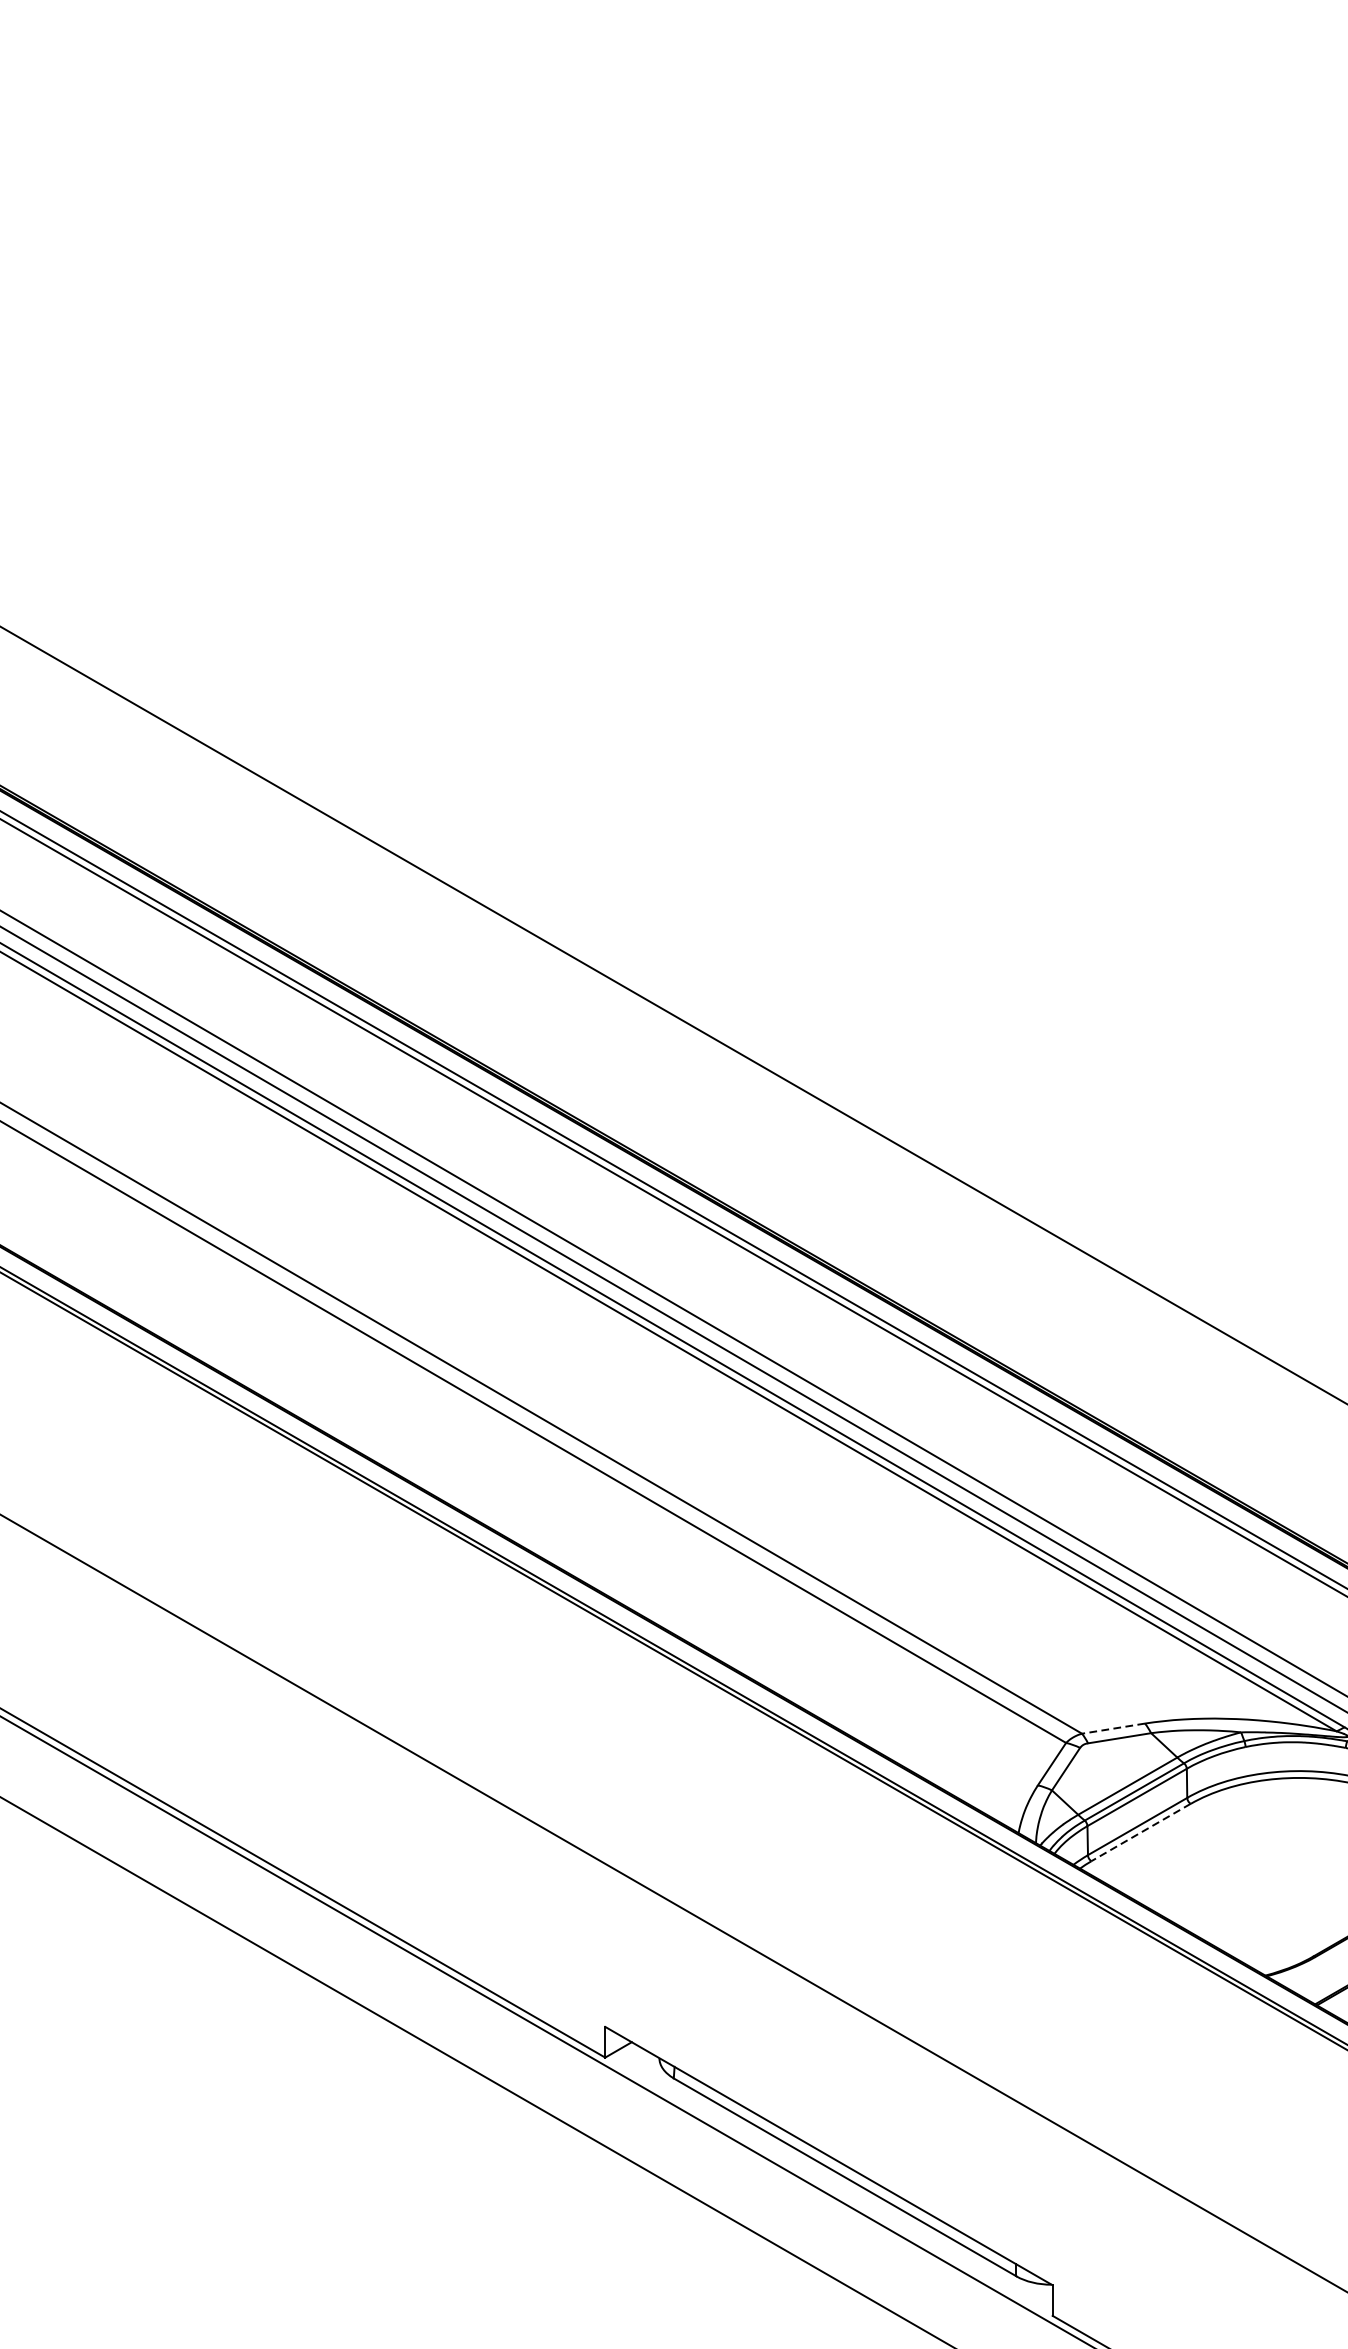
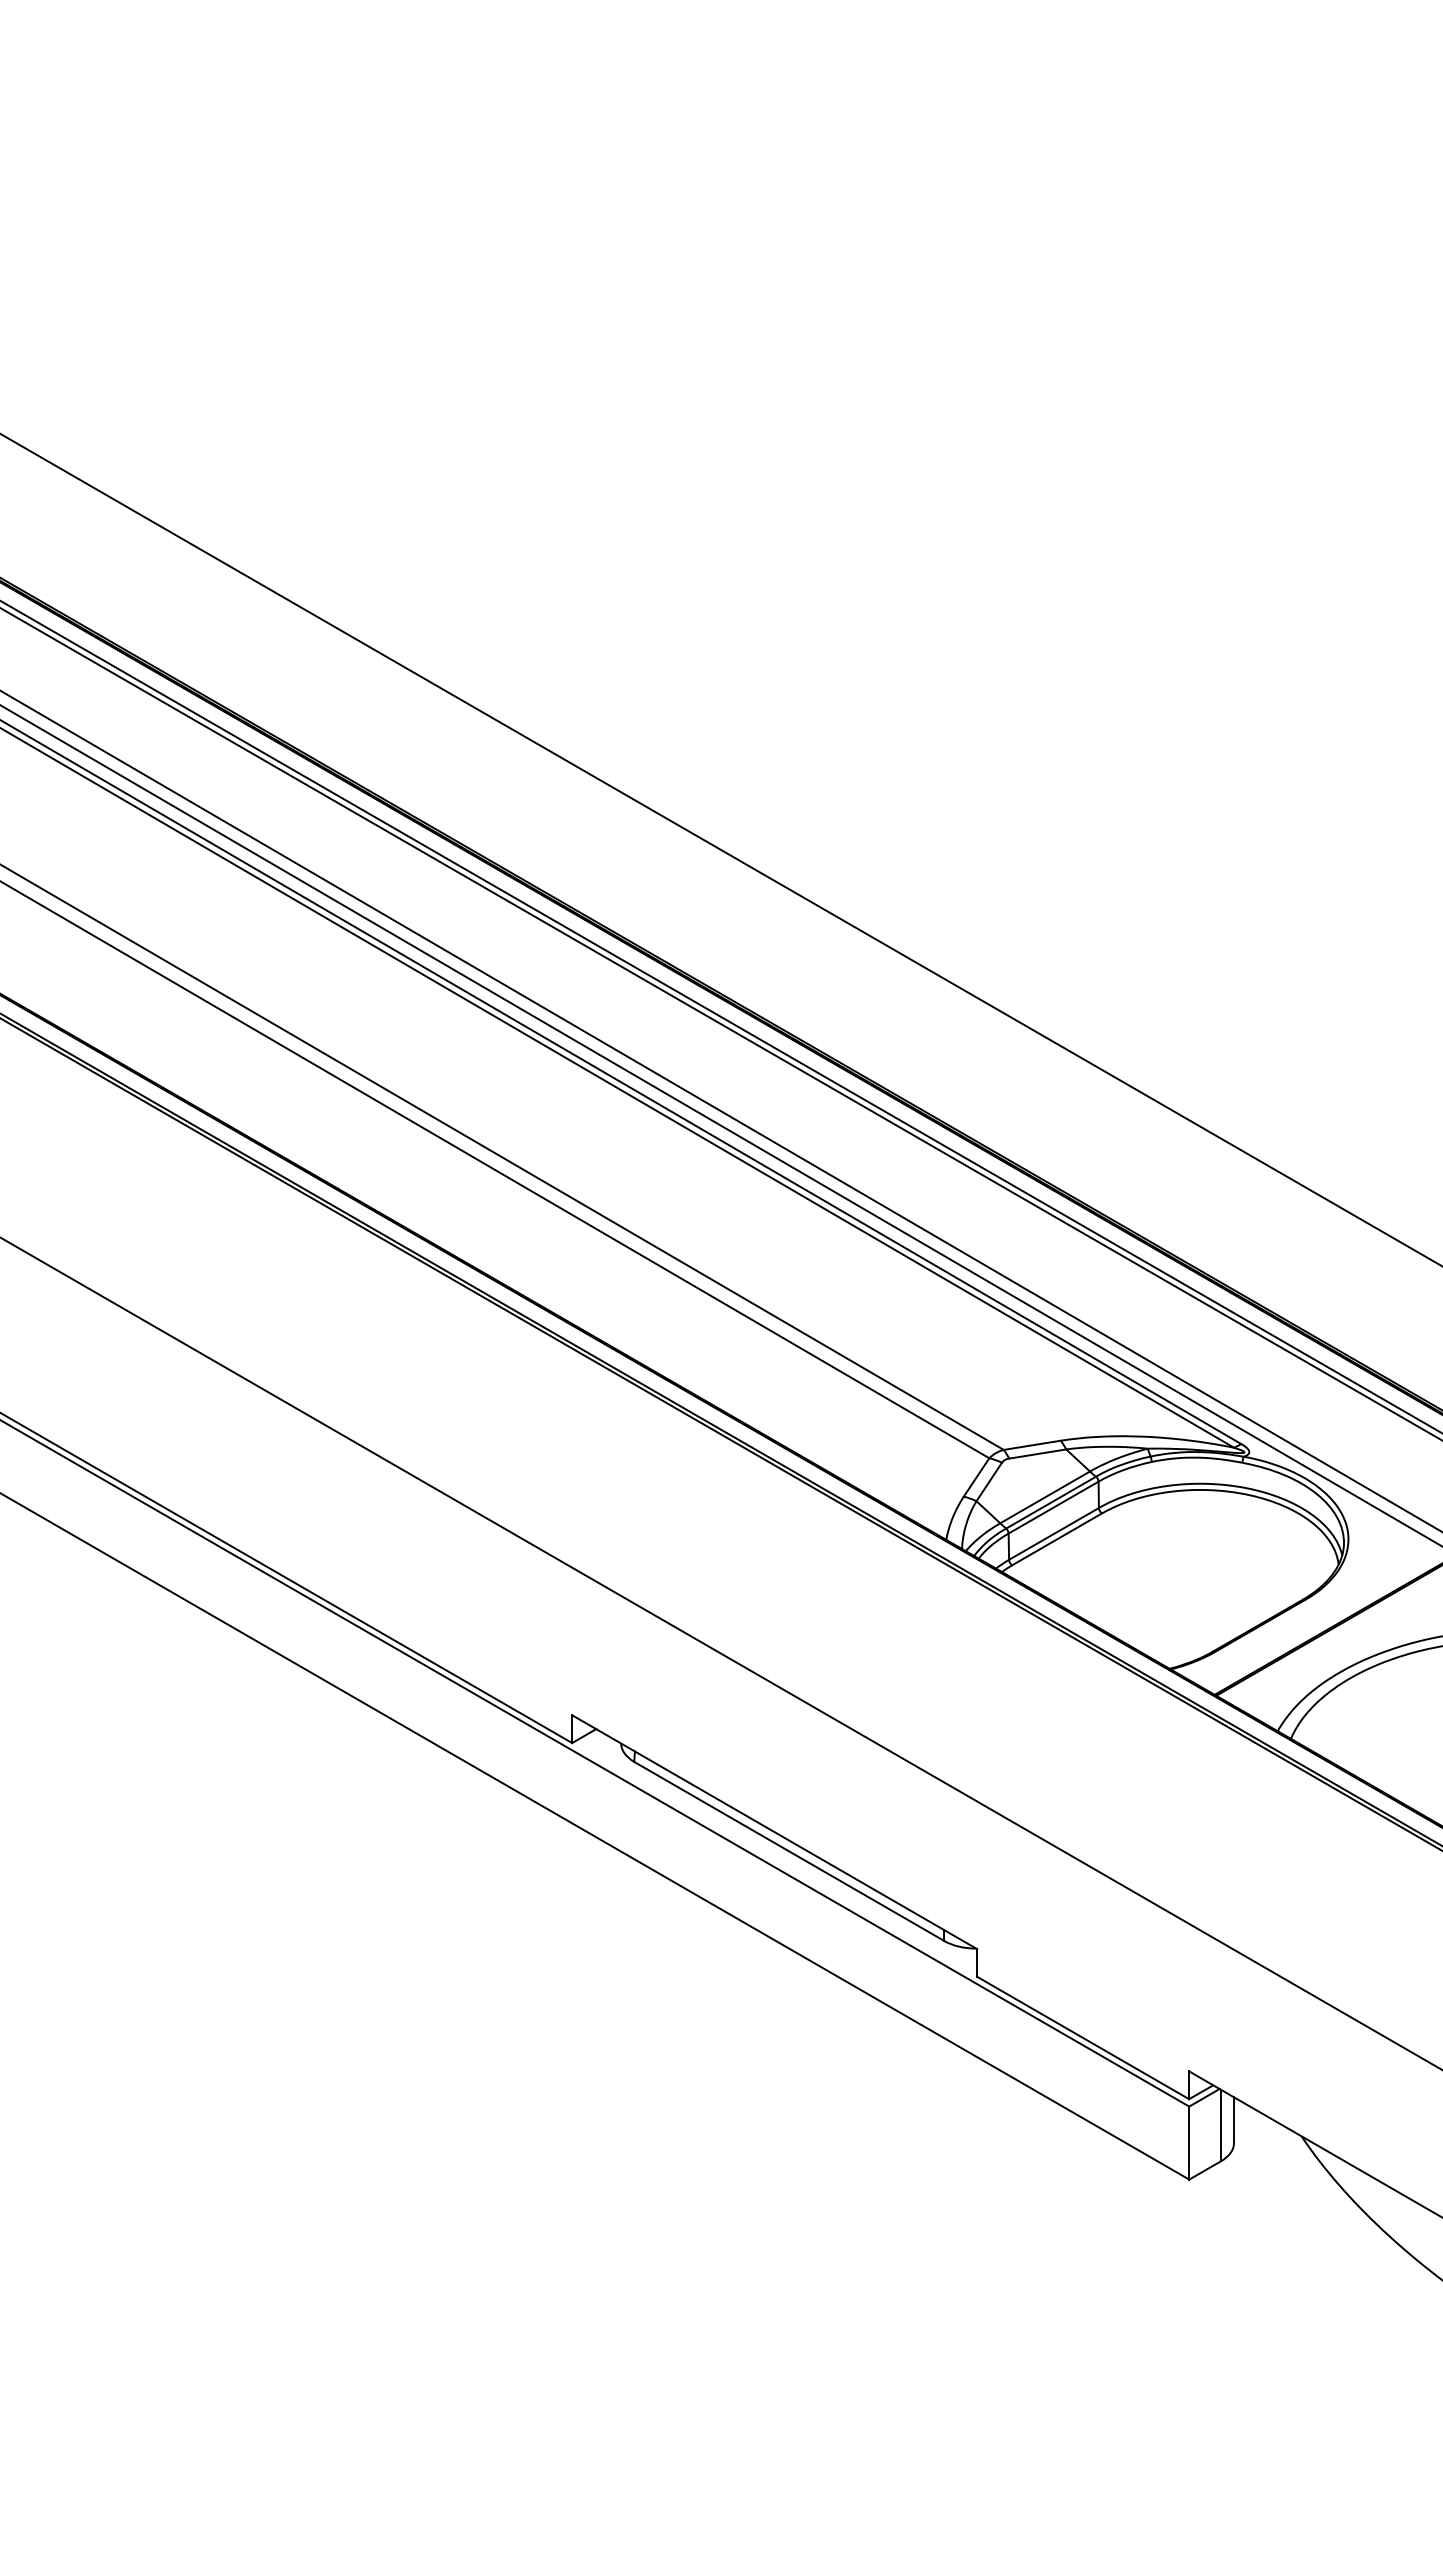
line: (1113, 1728) -> (1032, 1445), dashed -> solid
line: (1141, 1832) -> (1057, 1539), dashed -> solid

